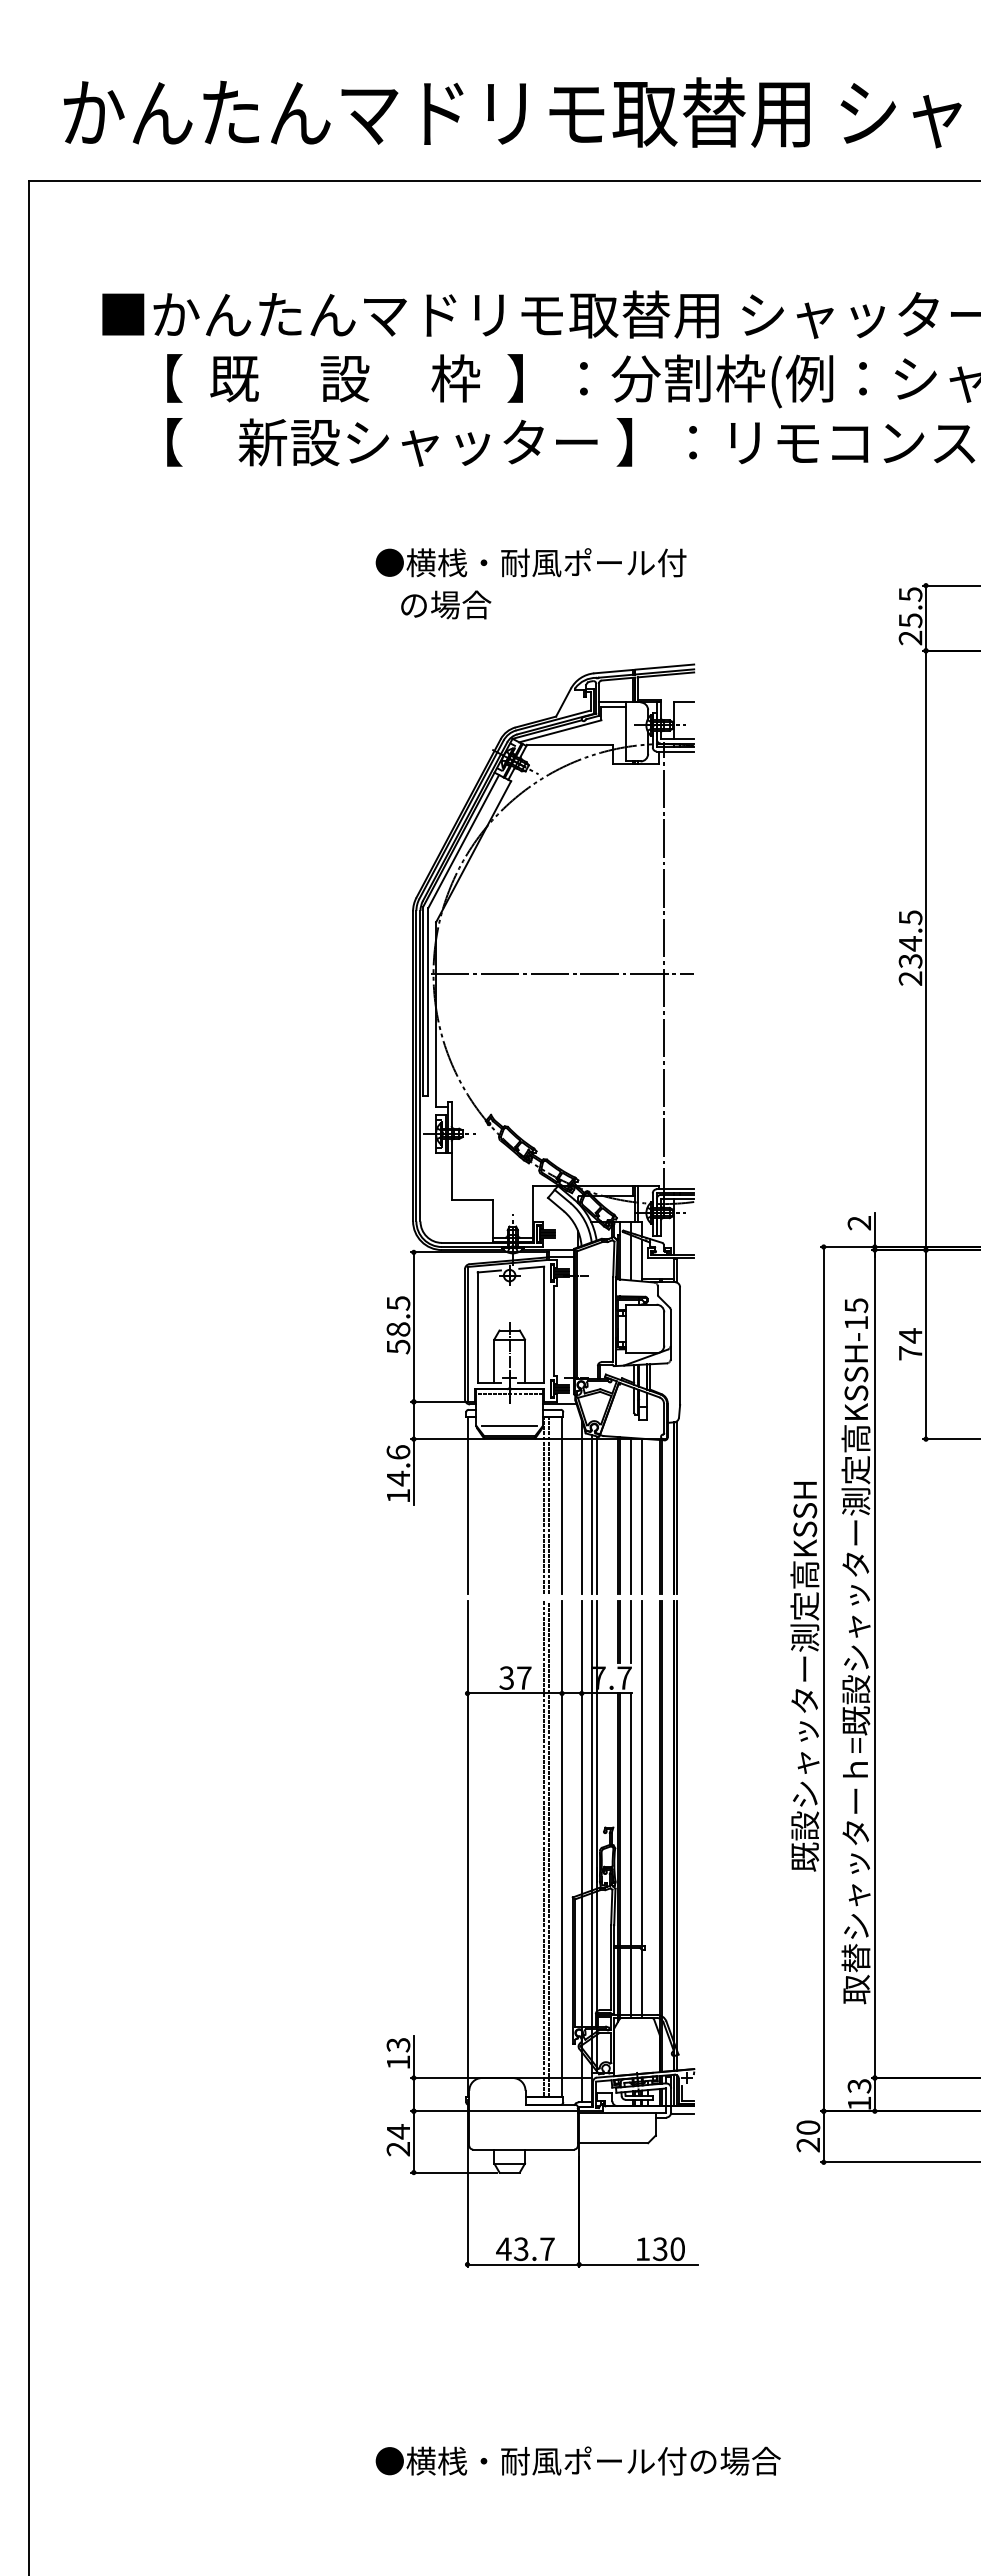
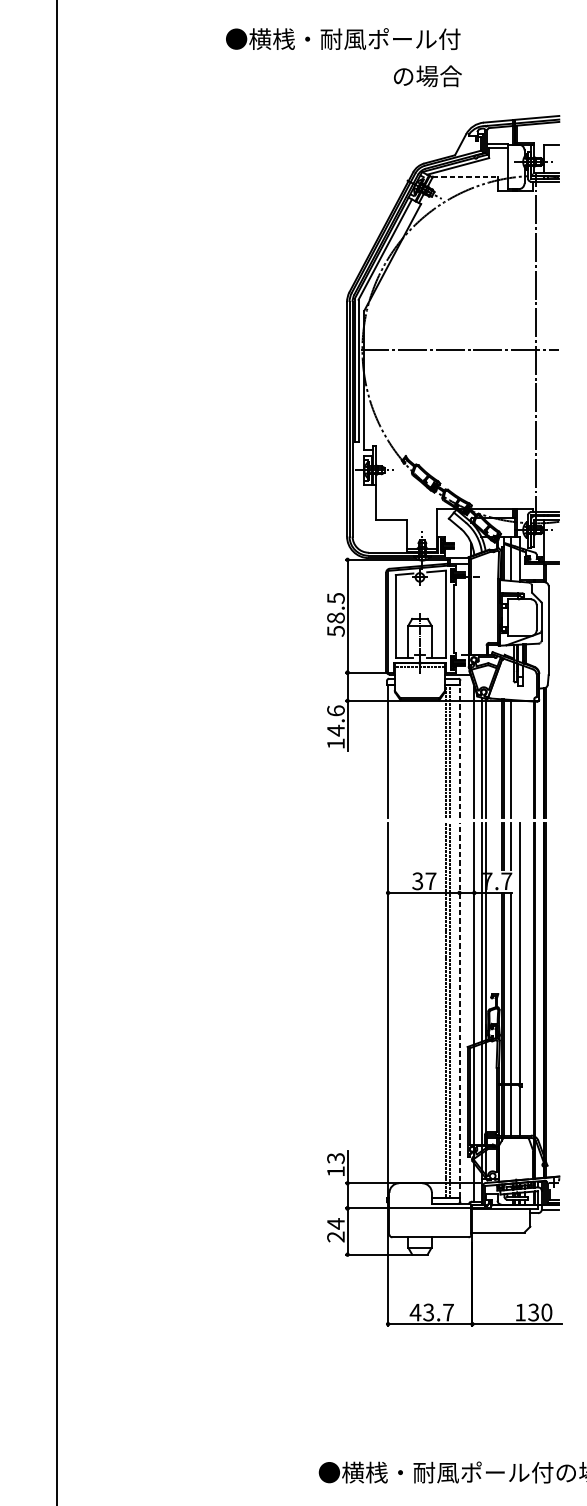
text: (530, 562) -> (342, 38), moved
text: (446, 604) -> (428, 75), moved
line: (570, 744) -> (465, 176), solid -> dashed
line: (509, 1426) -> (419, 691), removed
line: (562, 1505) -> (459, 750), solid -> dashed
line: (642, 1515) -> (520, 758), removed
line: (562, 1849) -> (459, 1010), solid -> dashed

